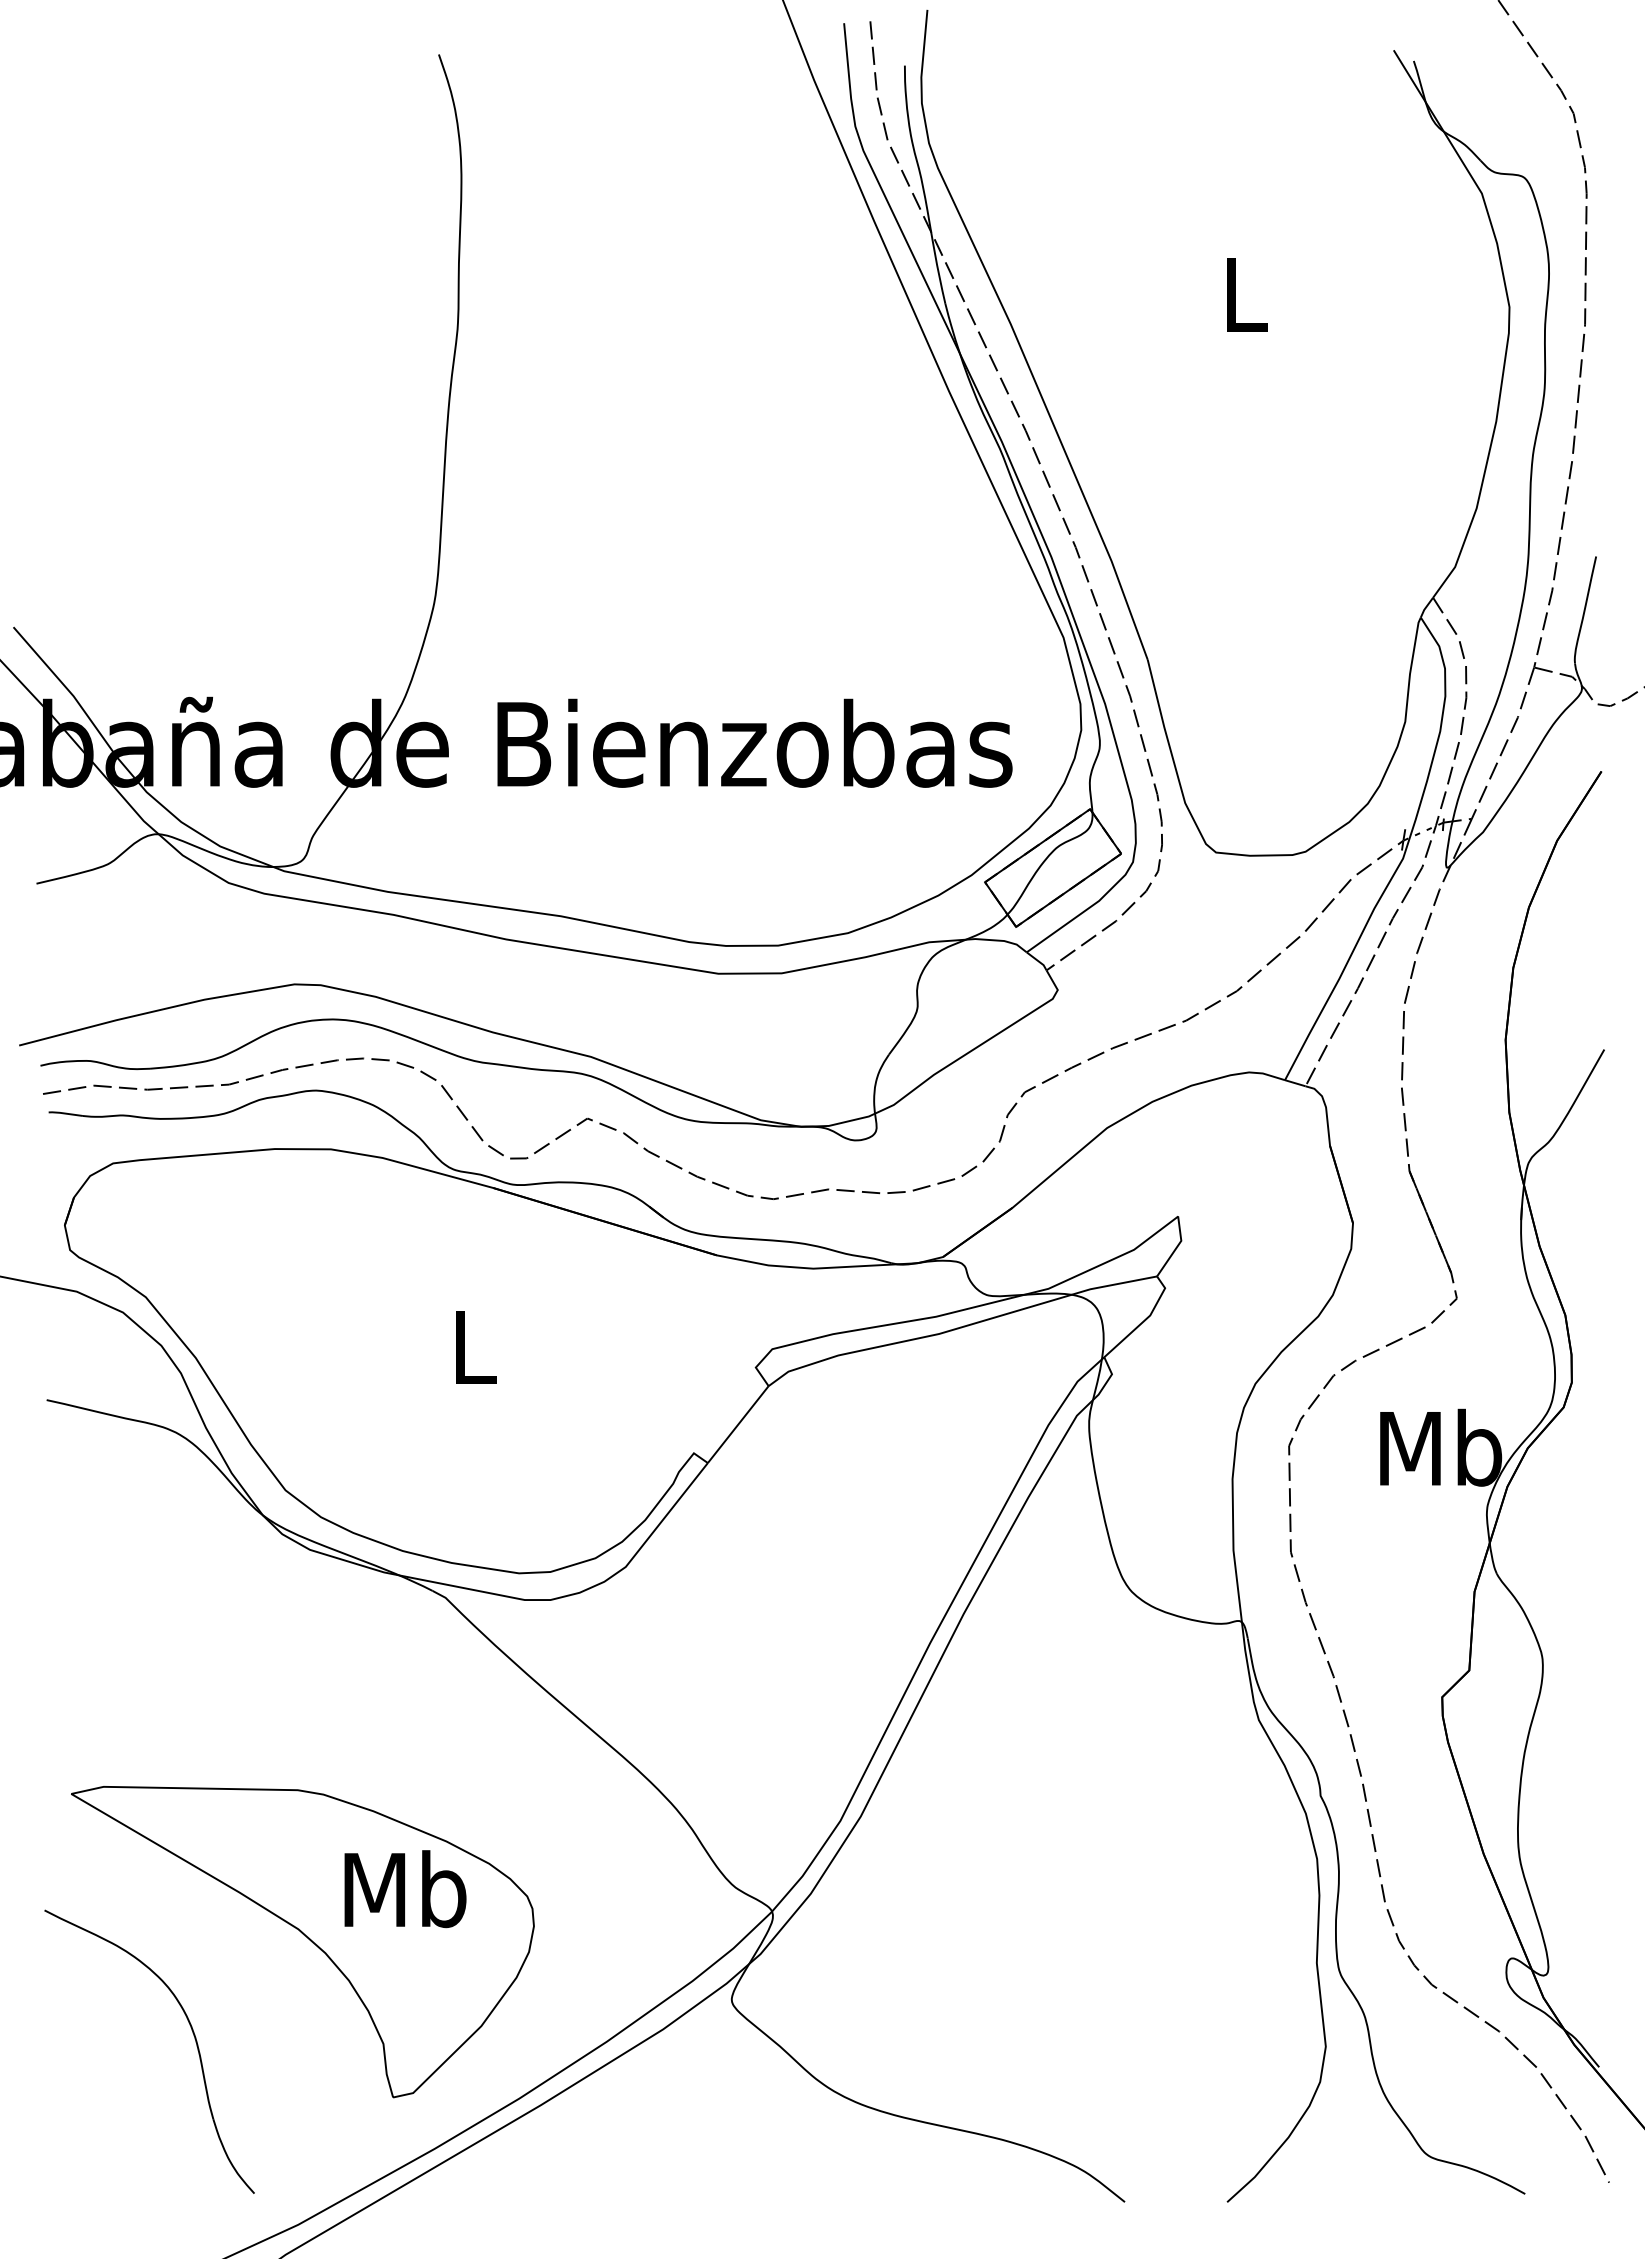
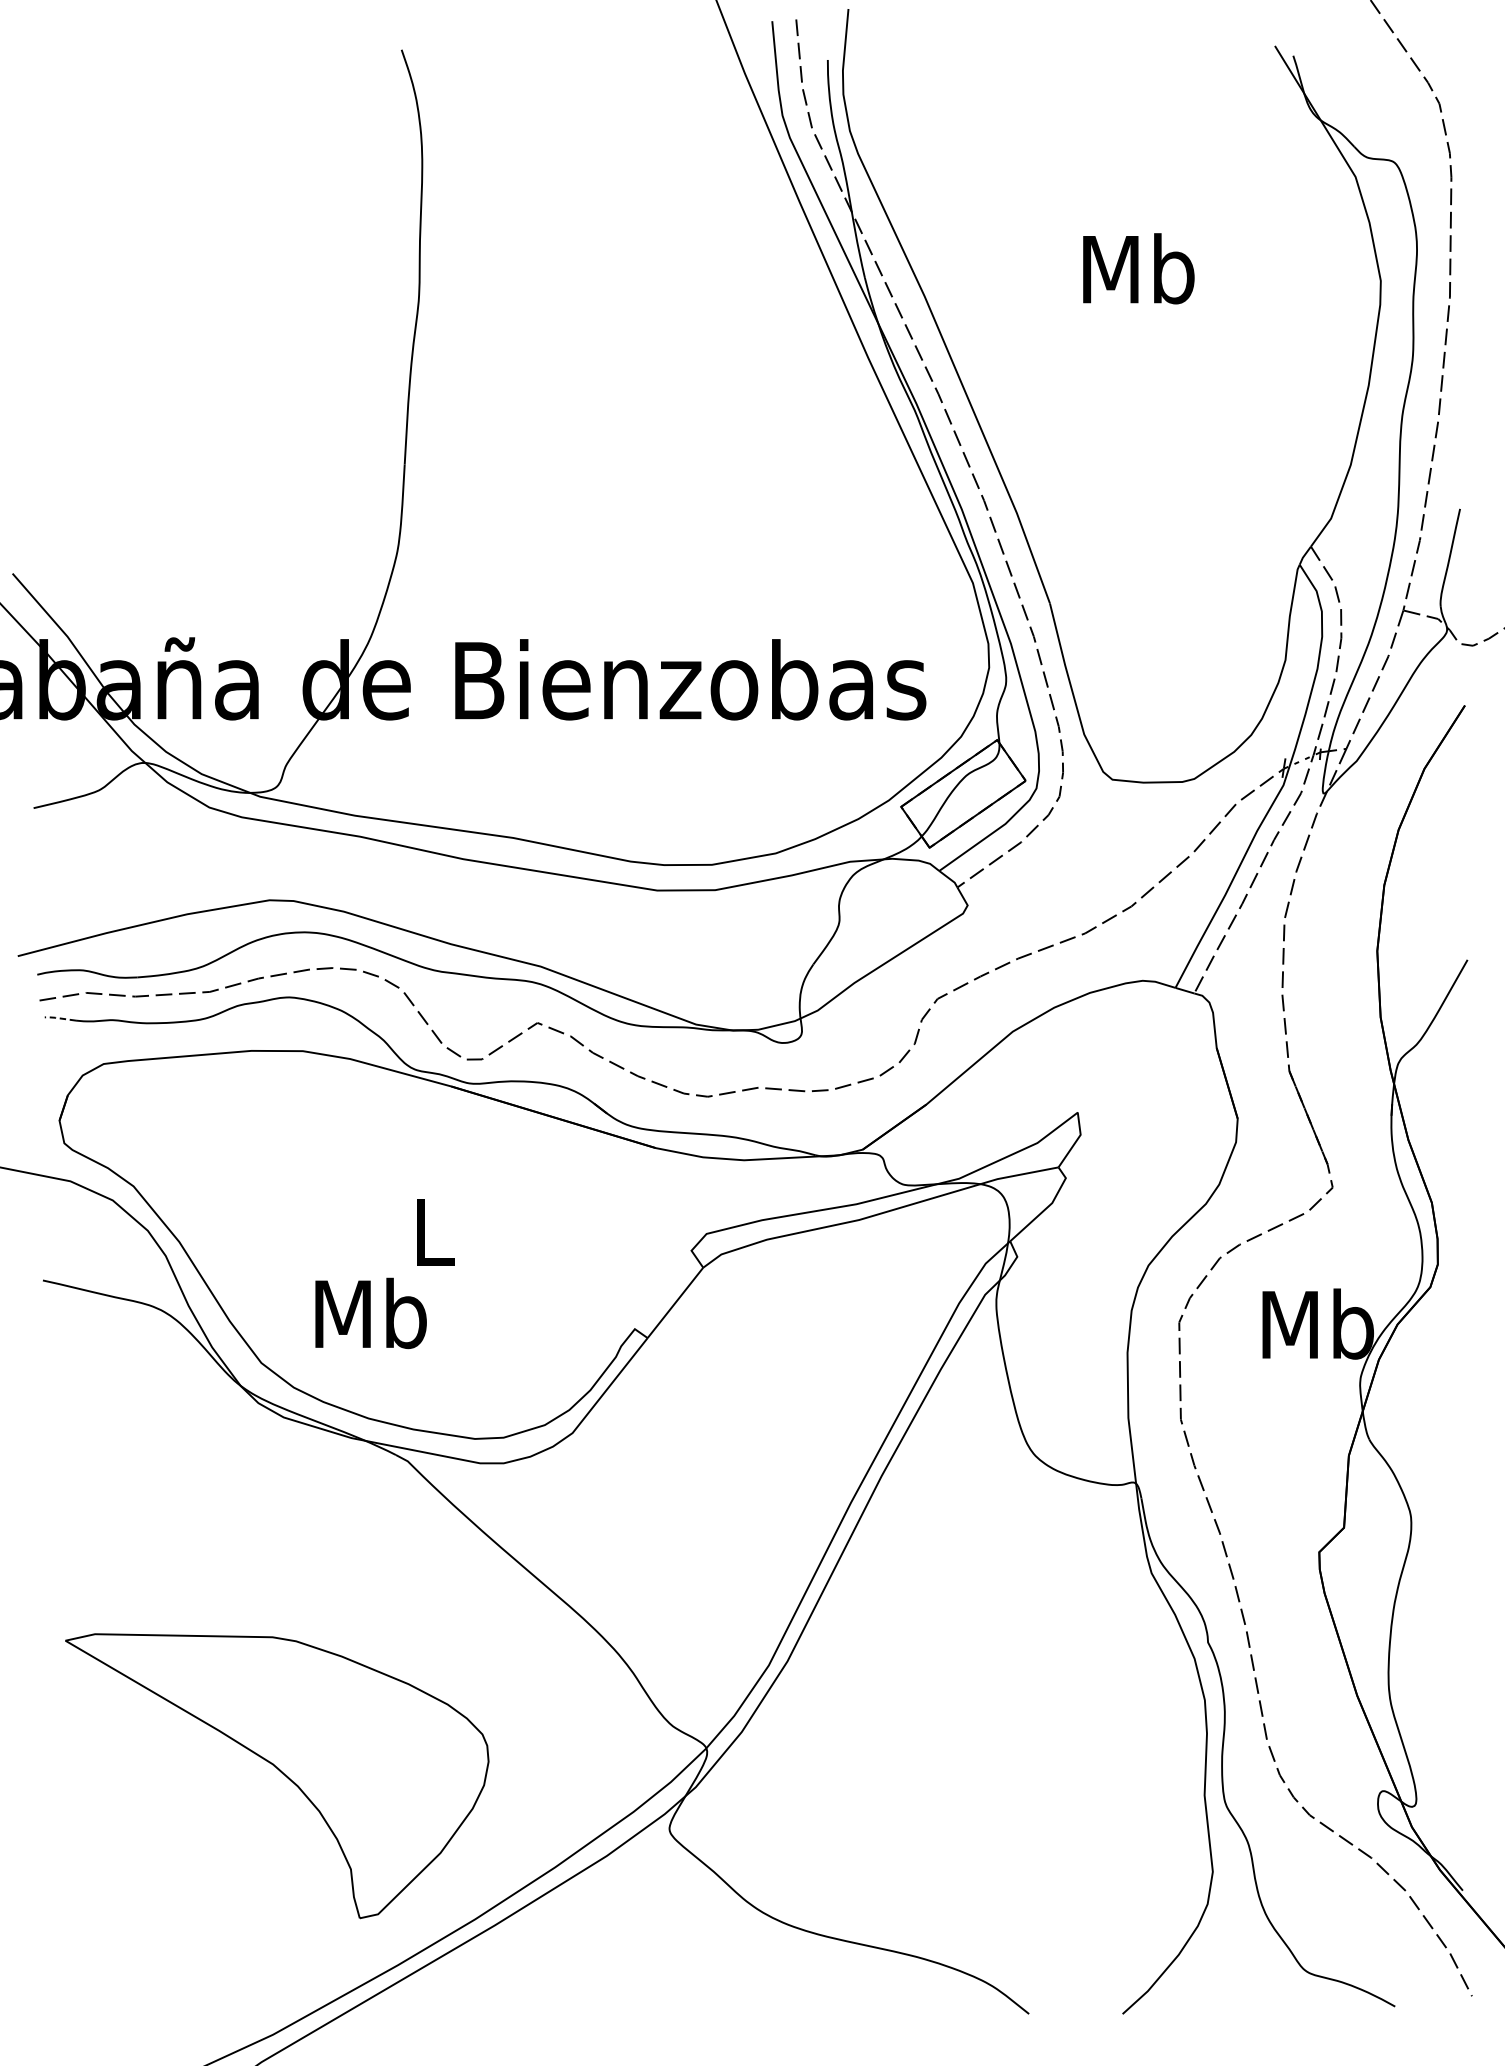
text: (1244, 293) -> (1138, 268), L -> Mb
line: (64, 1113) -> (59, 1018), solid -> dashed
text: (405, 1889) -> (371, 1313), moved
part: (194, 2039) -> (178, 1865), removed

